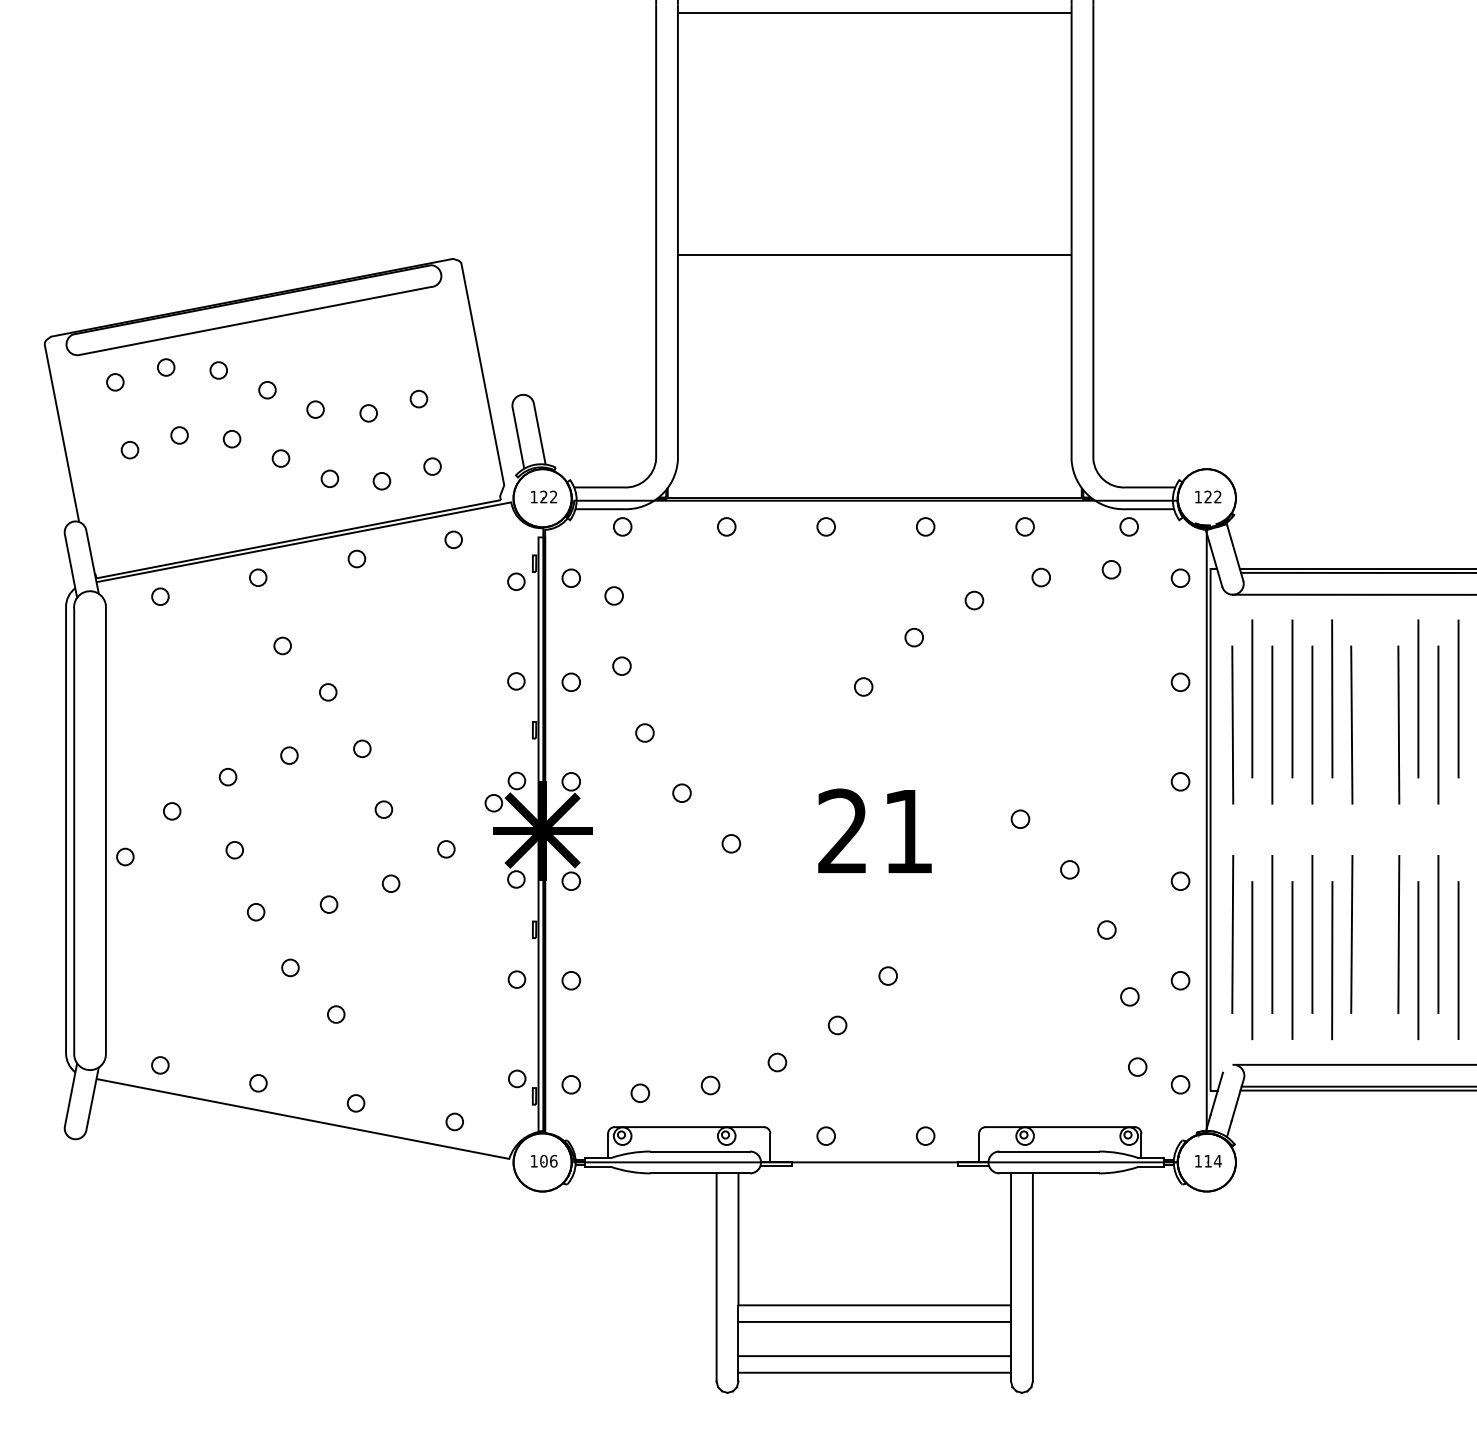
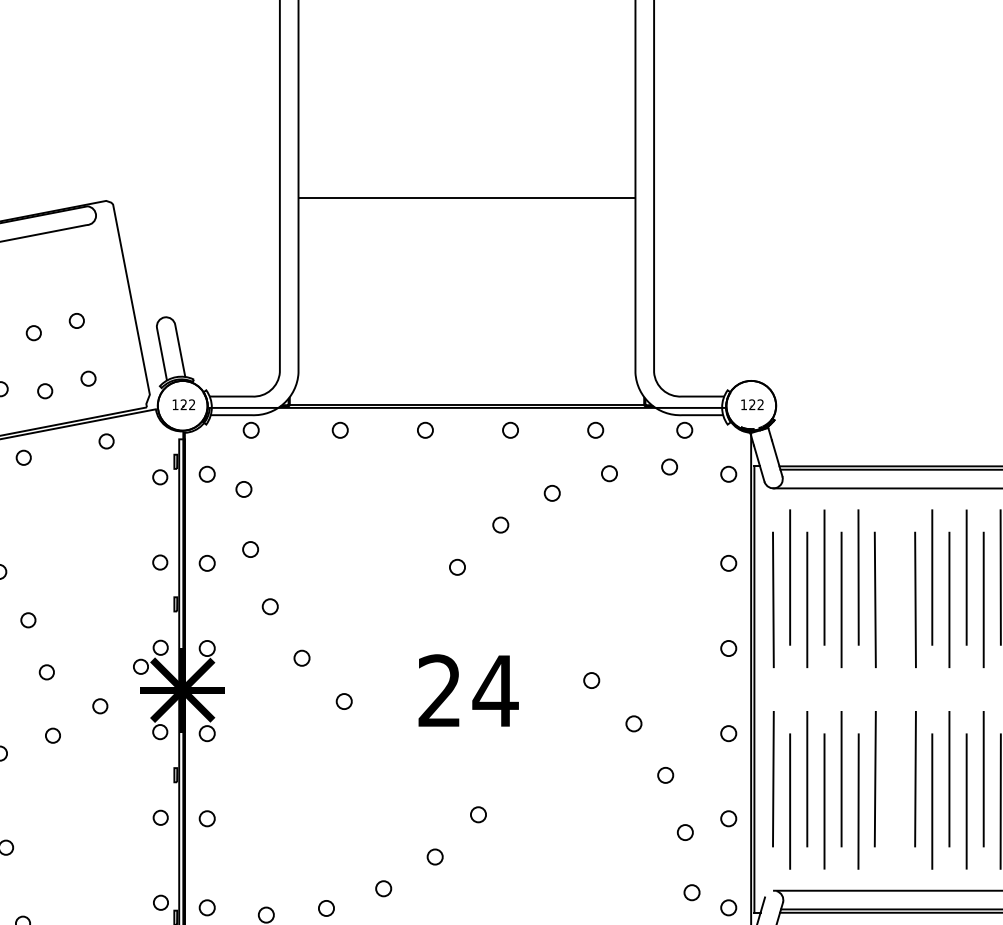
text: (908, 831) -> (495, 691), 21 -> 24

